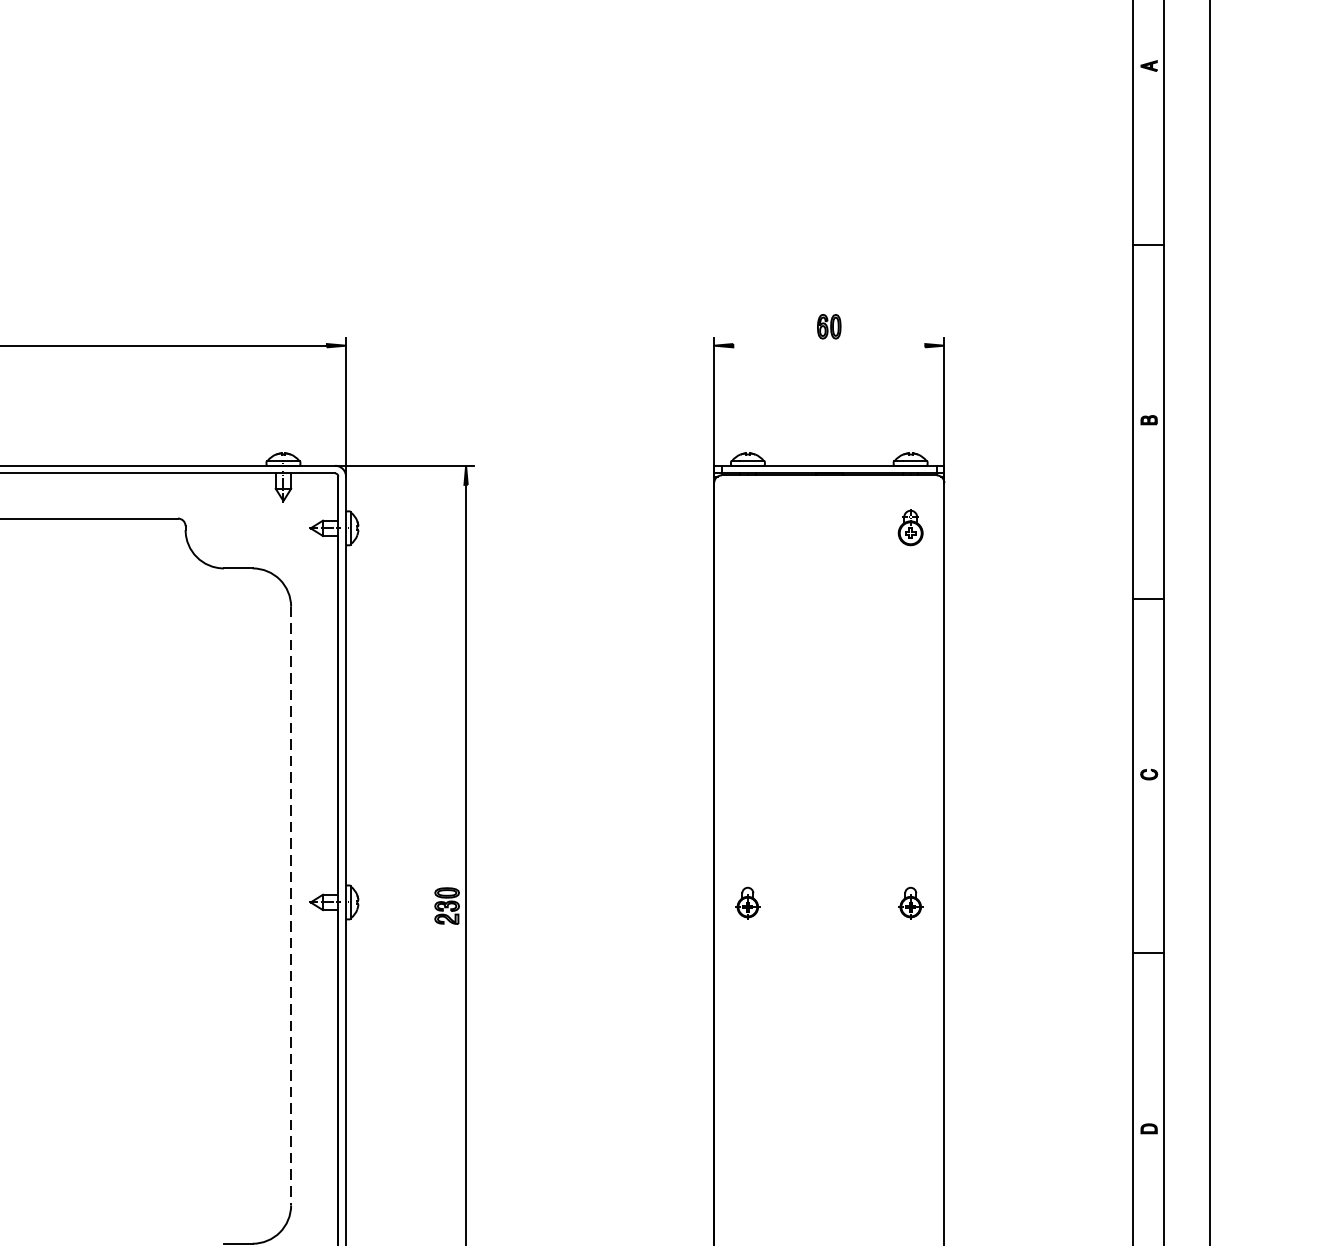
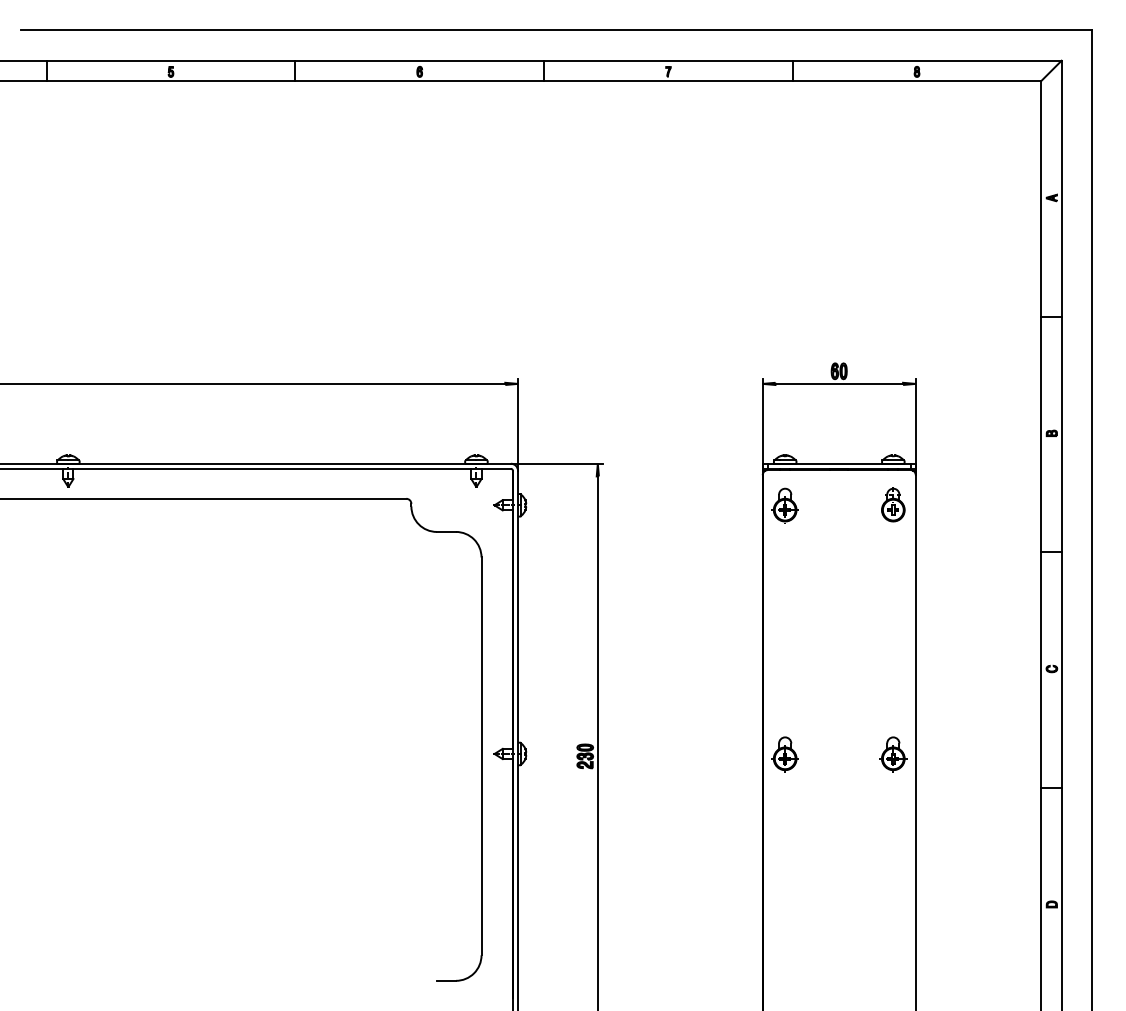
line: (829, 345) -> (839, 383), added
part: (910, 527) -> (893, 504), size x1.43
part: (746, 528) -> (784, 505), added
part: (746, 903) -> (784, 754), size x1.67
part: (910, 903) -> (893, 754), size x1.67
line: (291, 906) -> (481, 756), dashed -> solid

